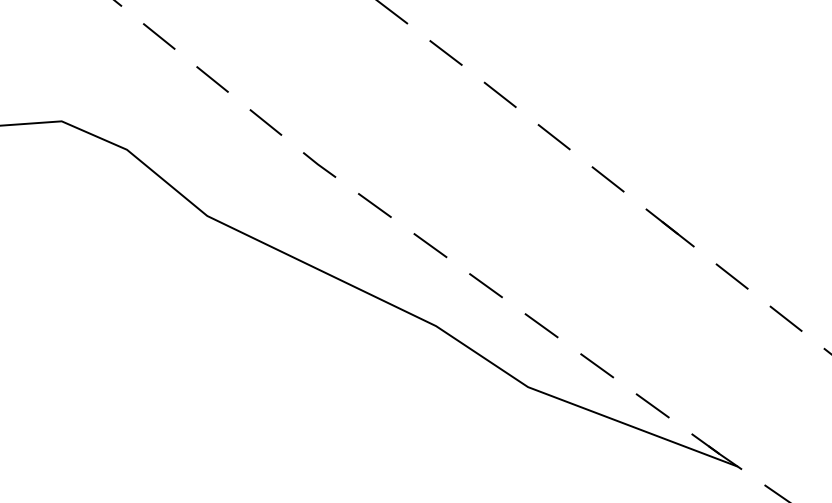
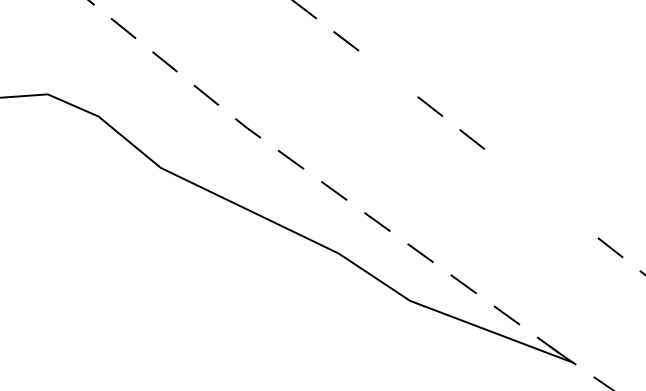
line: (500, 94) -> (388, 73), removed
line: (670, 228) -> (520, 177), removed
line: (732, 275) -> (568, 214), removed

